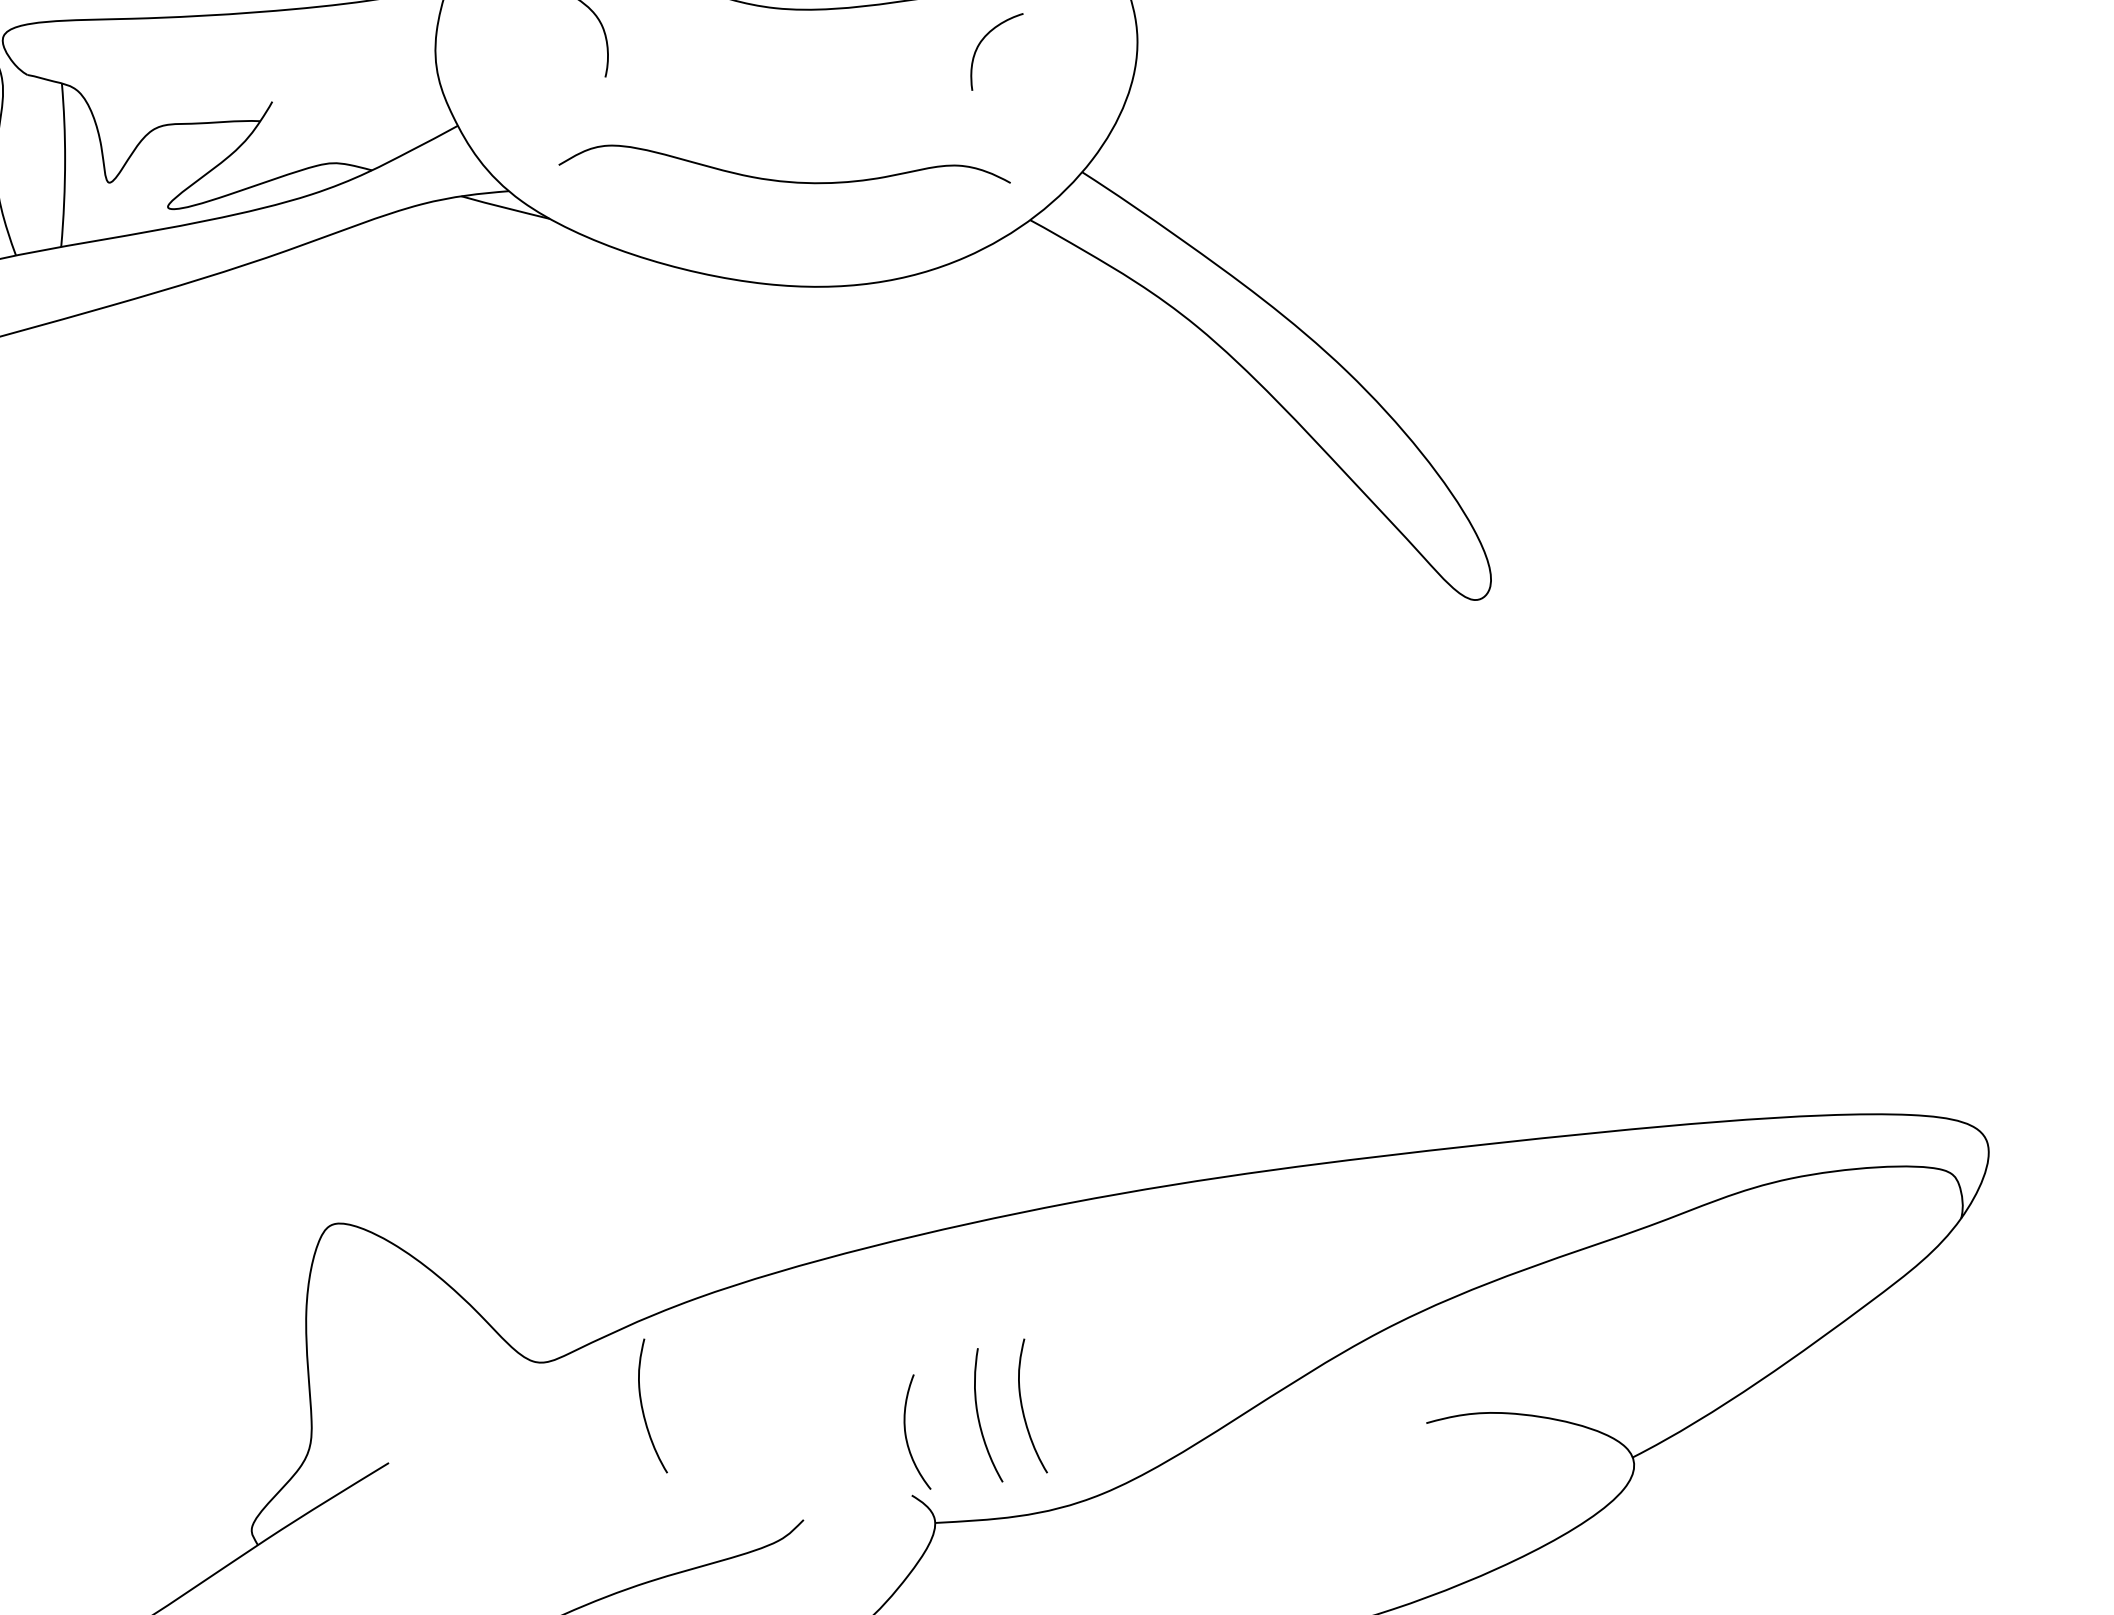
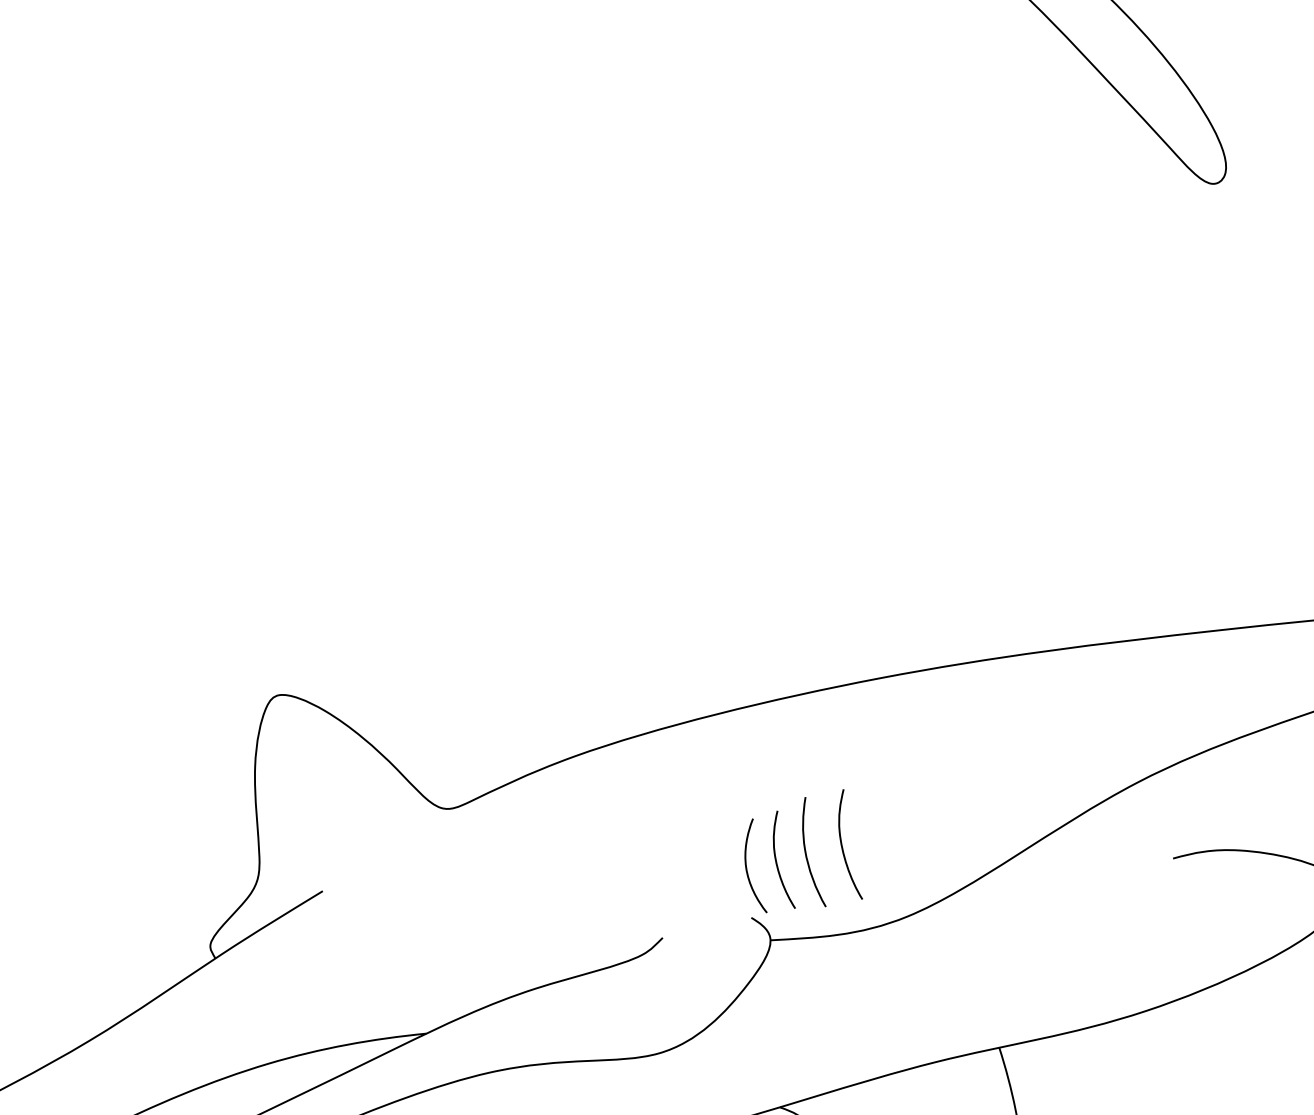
curve: (643, 1408) -> (531, 846), removed
curve: (943, 1427) -> (777, 862), added

